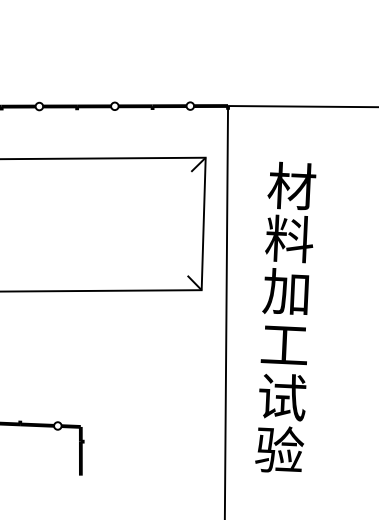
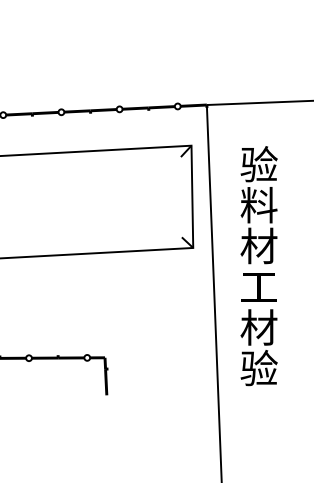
text: (291, 186) -> (258, 164), 材 -> 验
text: (286, 290) -> (258, 245), 加 -> 材
text: (281, 397) -> (258, 327), 试 -> 材

